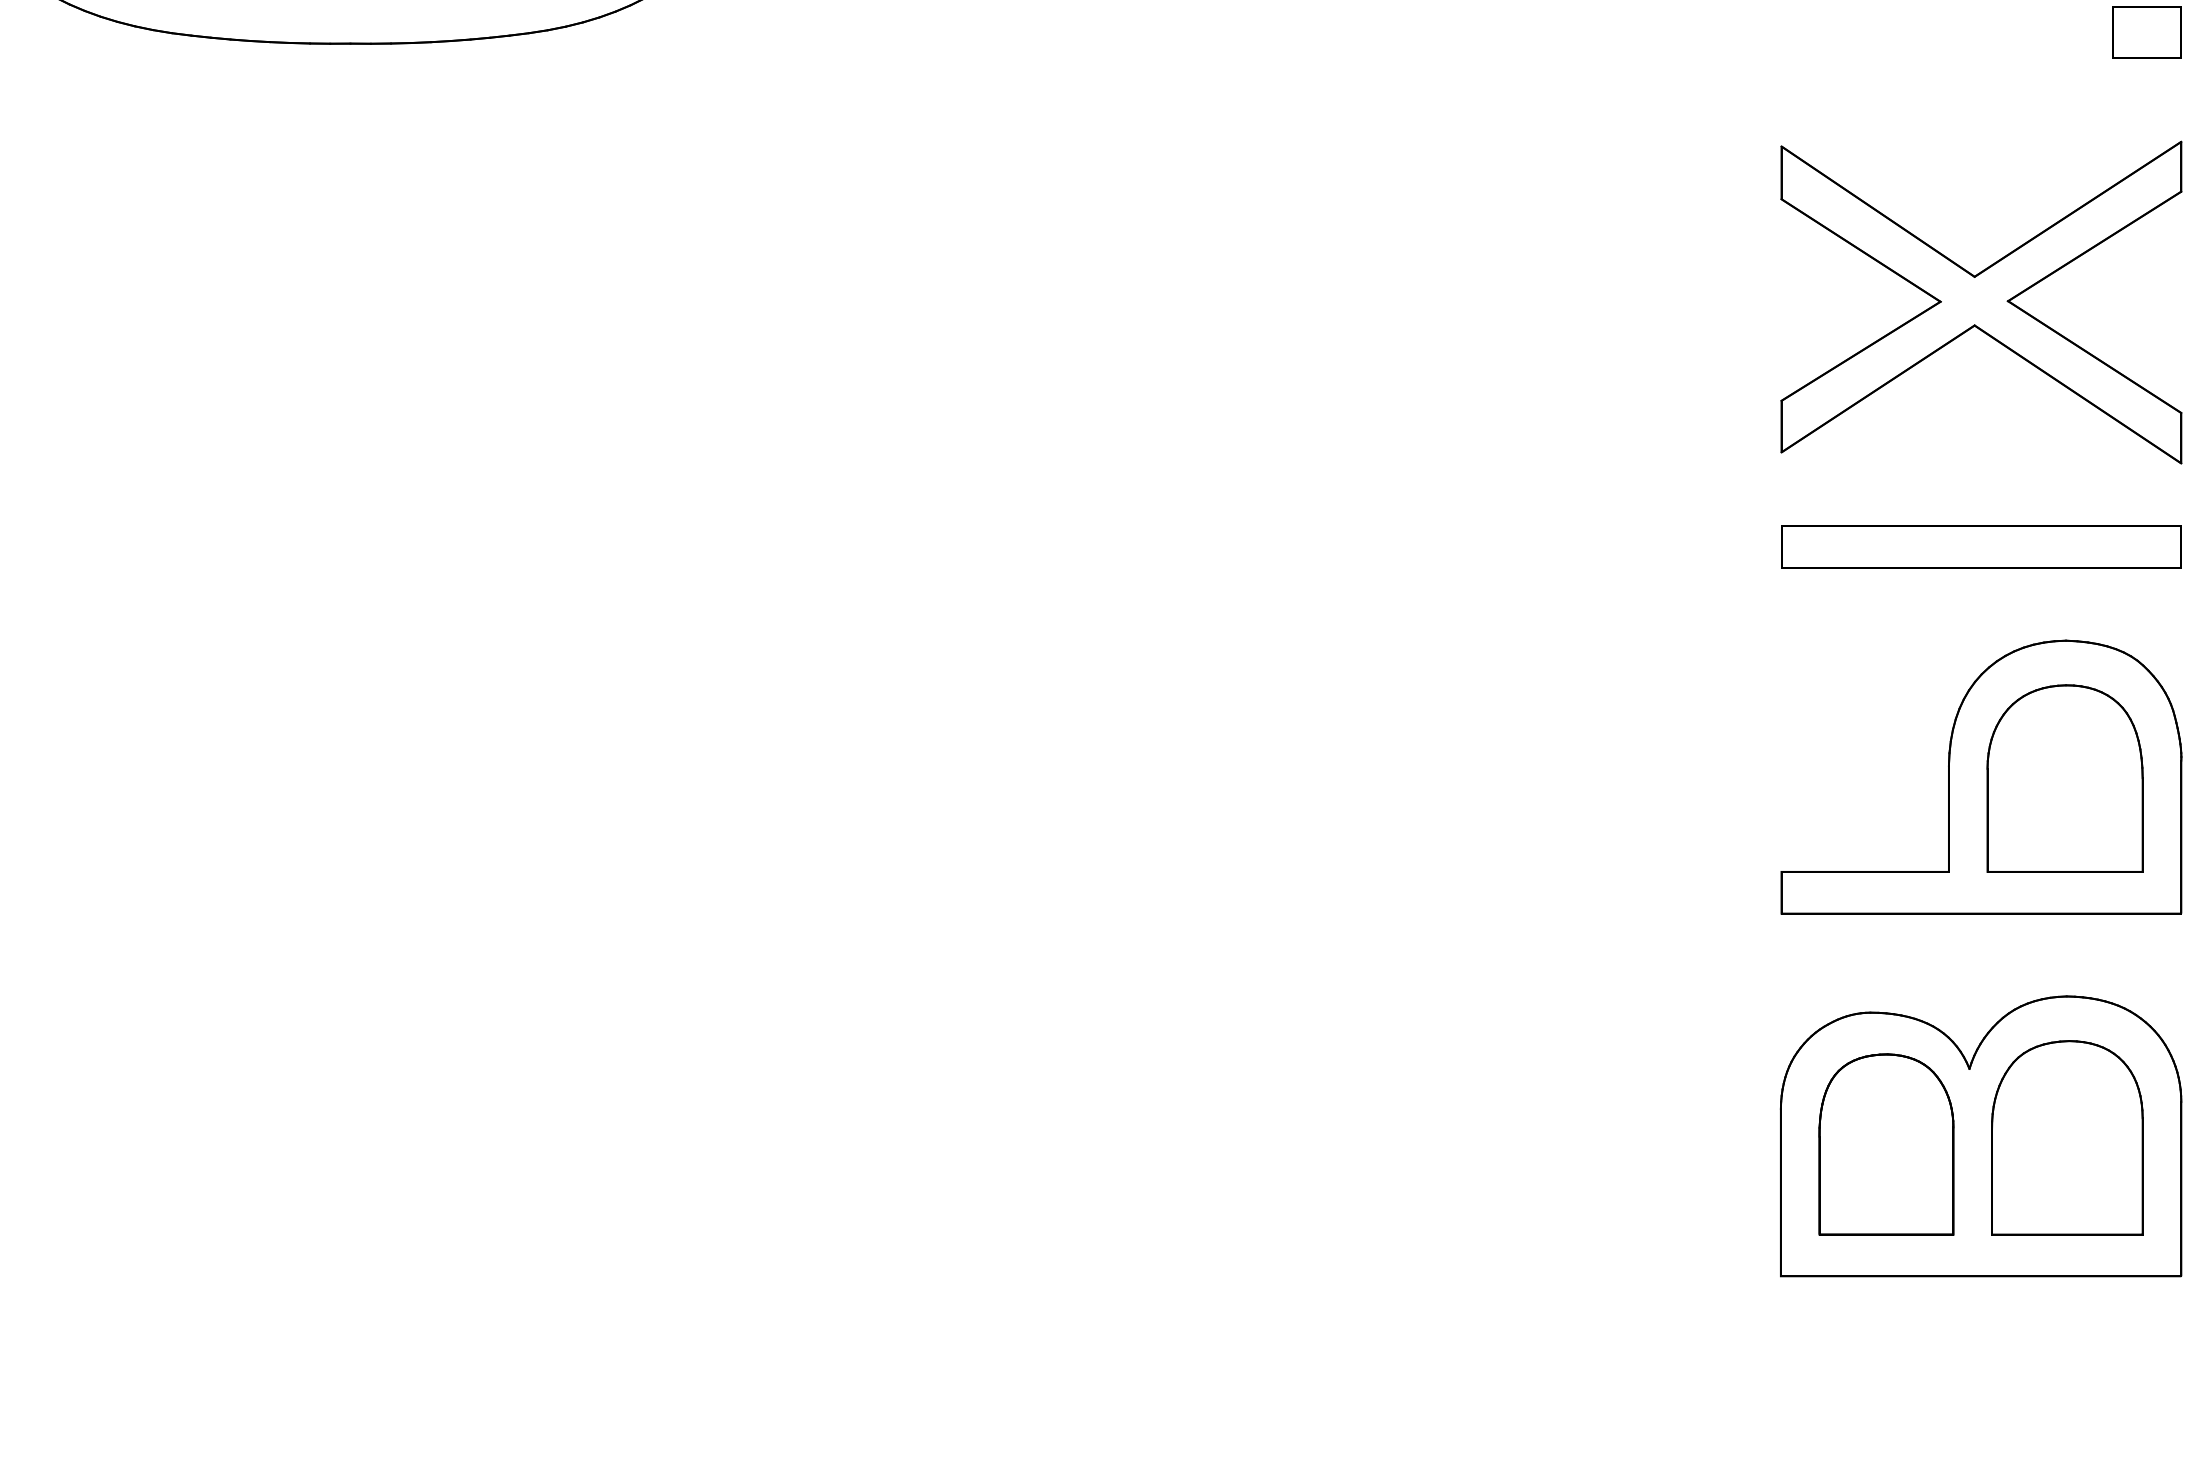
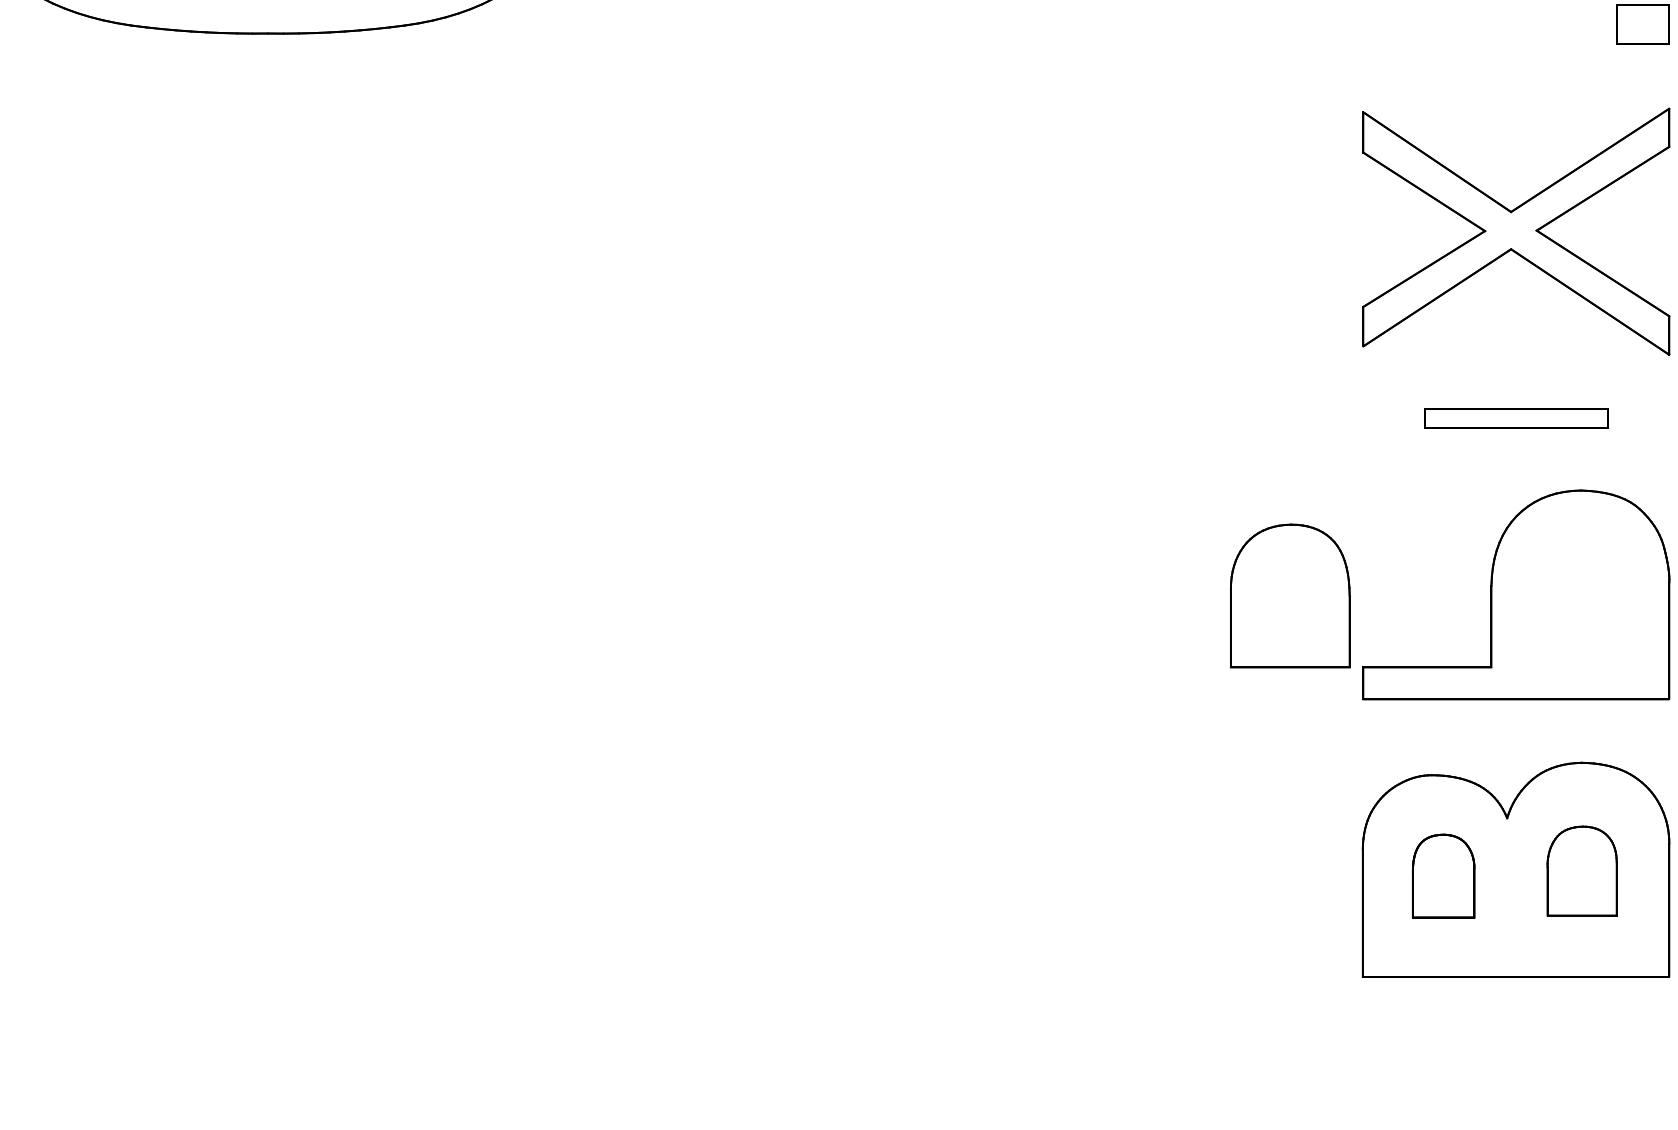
part: (1981, 546) -> (1516, 418), size x0.6
part: (2064, 778) -> (1289, 595), moved
part: (2067, 1137) -> (1582, 870), size x0.6
part: (1886, 1144) -> (1443, 876), size x0.6

